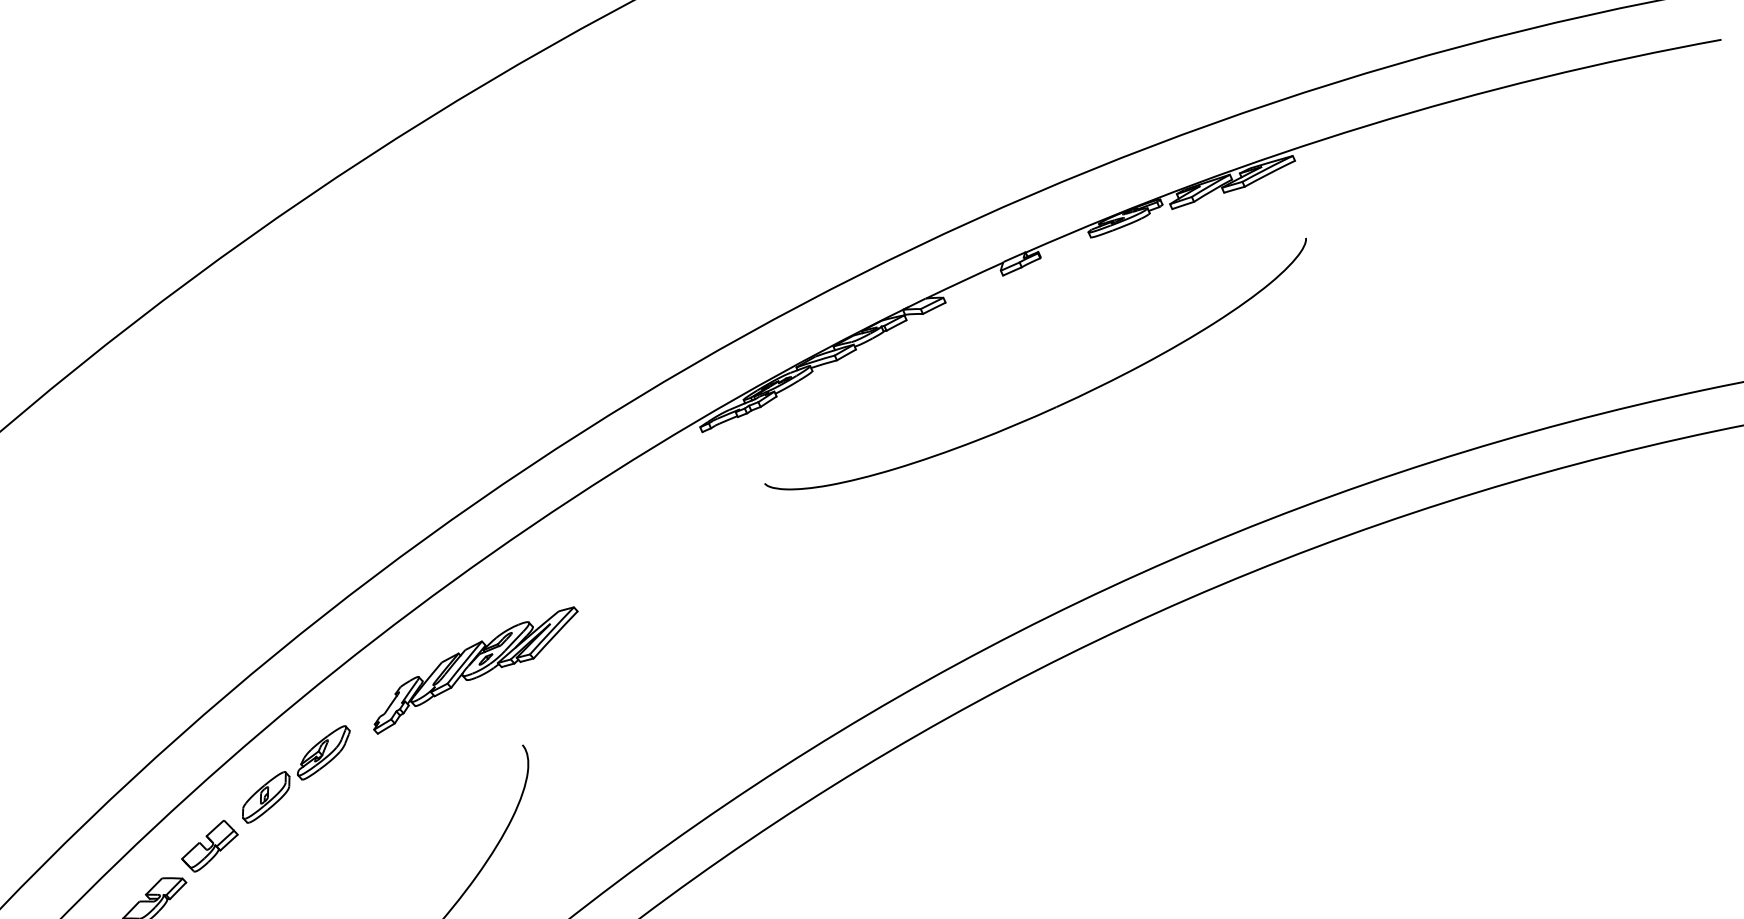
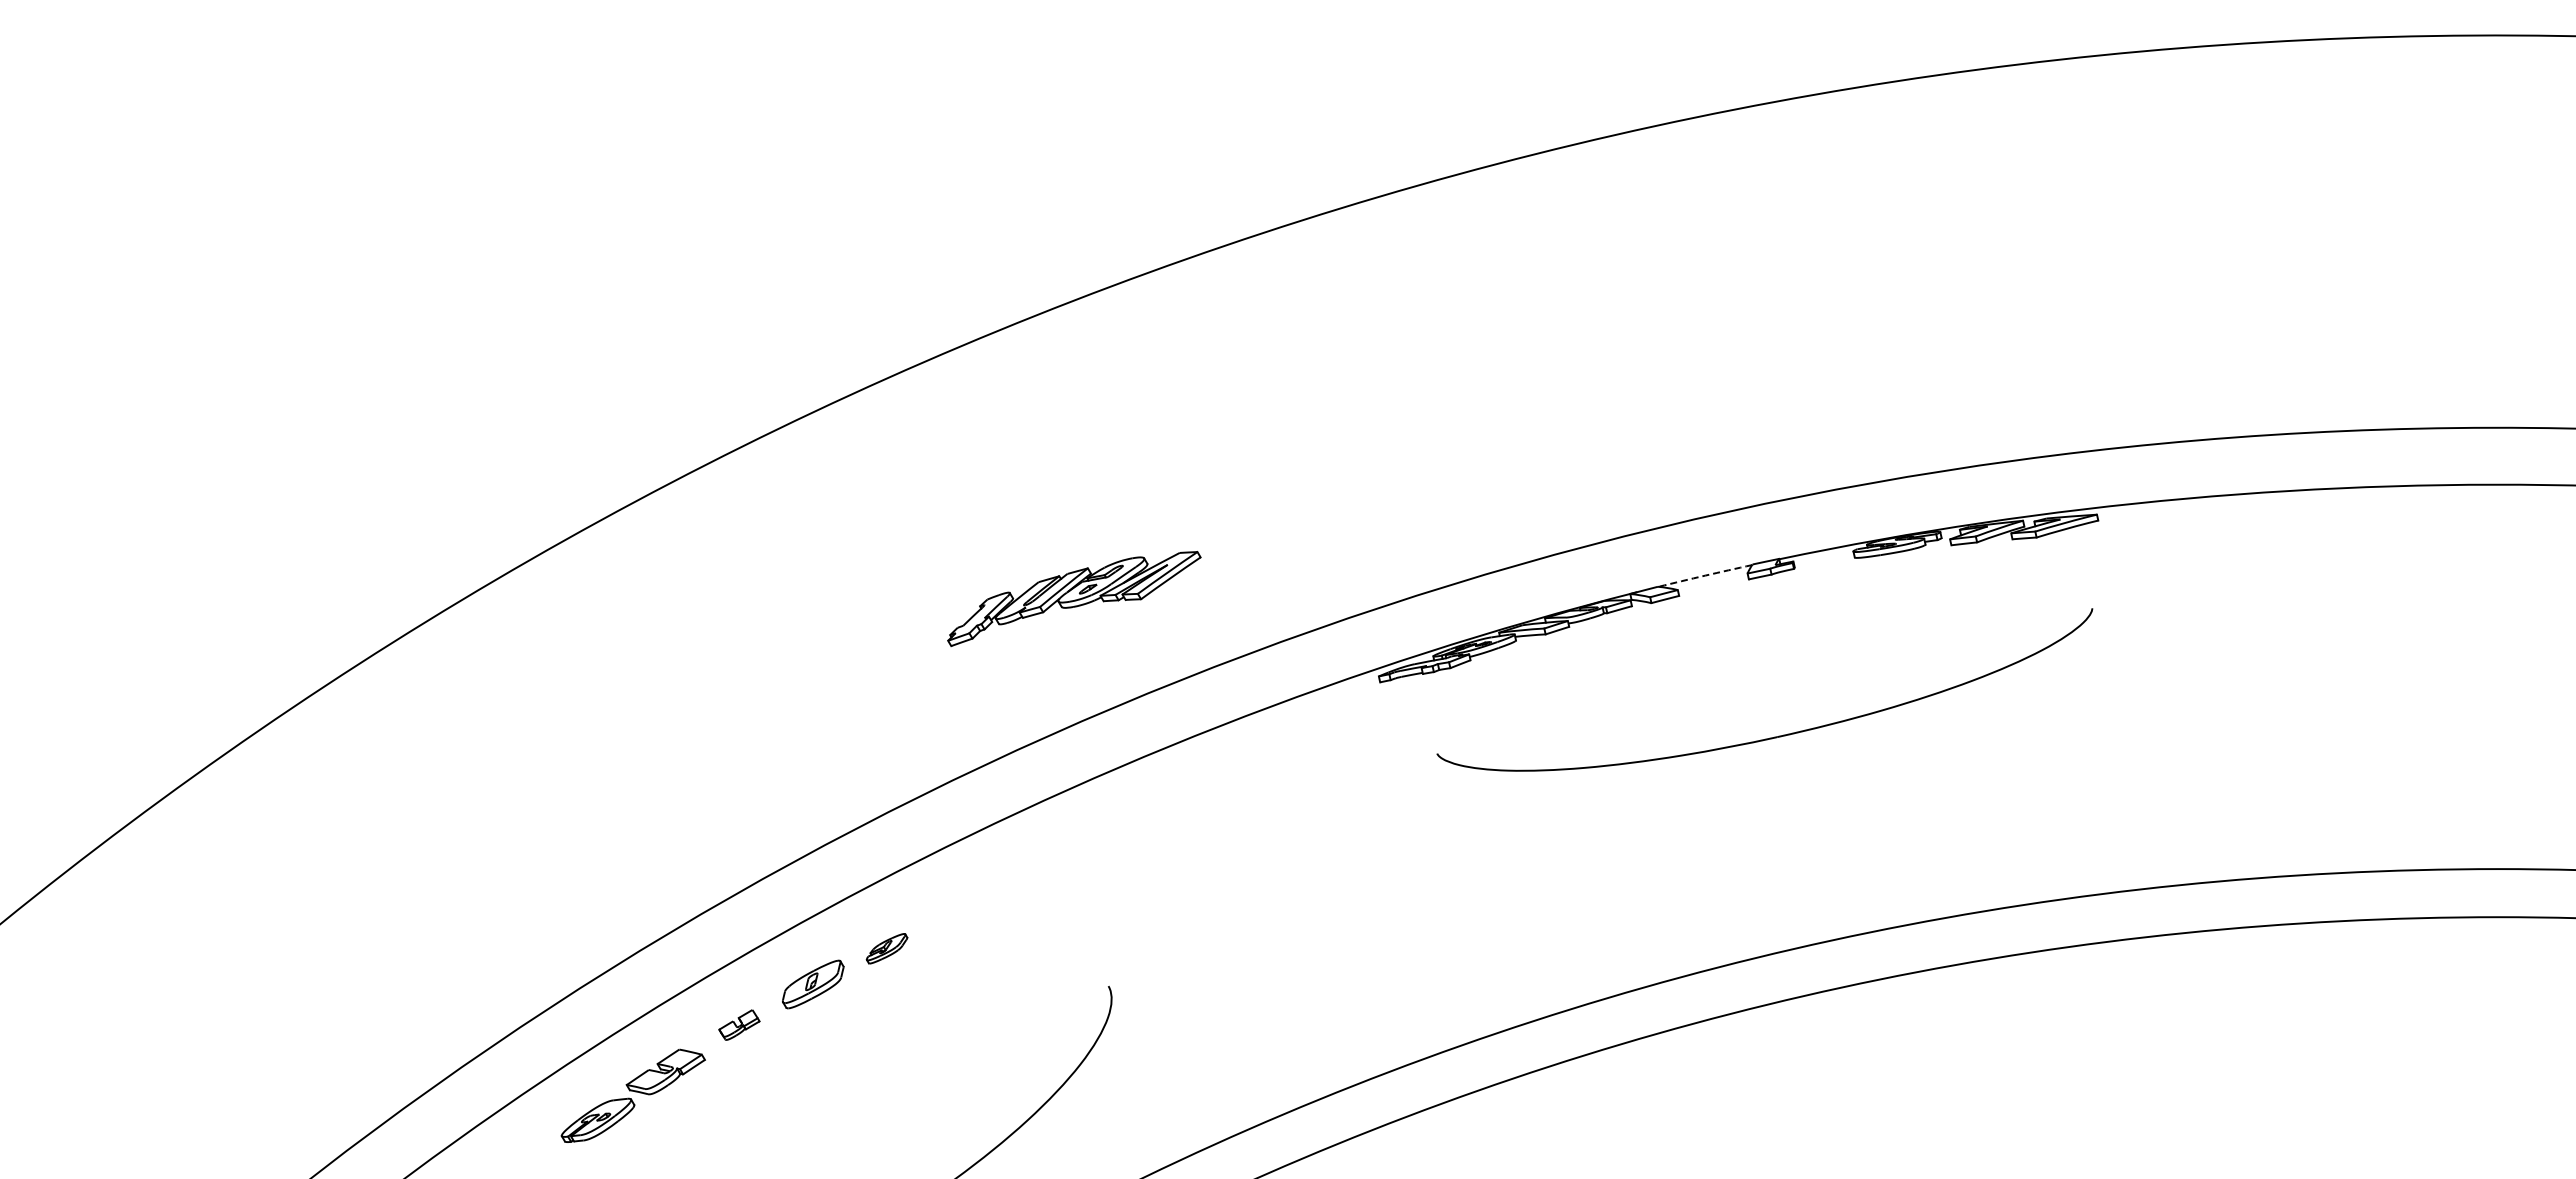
arc: (964, 280) -> (1705, 575), solid -> dashed
part: (475, 670) -> (1074, 598), moved
part: (323, 752) -> (886, 948), size x0.6
part: (209, 845) -> (739, 1024), size x0.6

